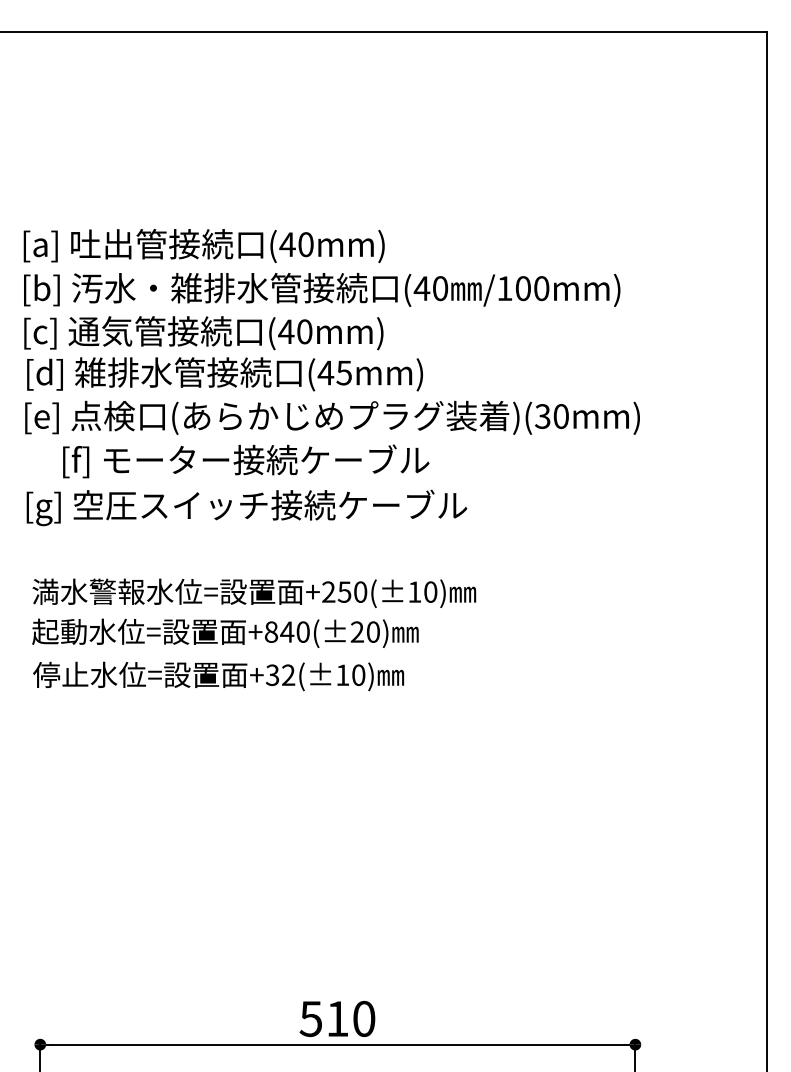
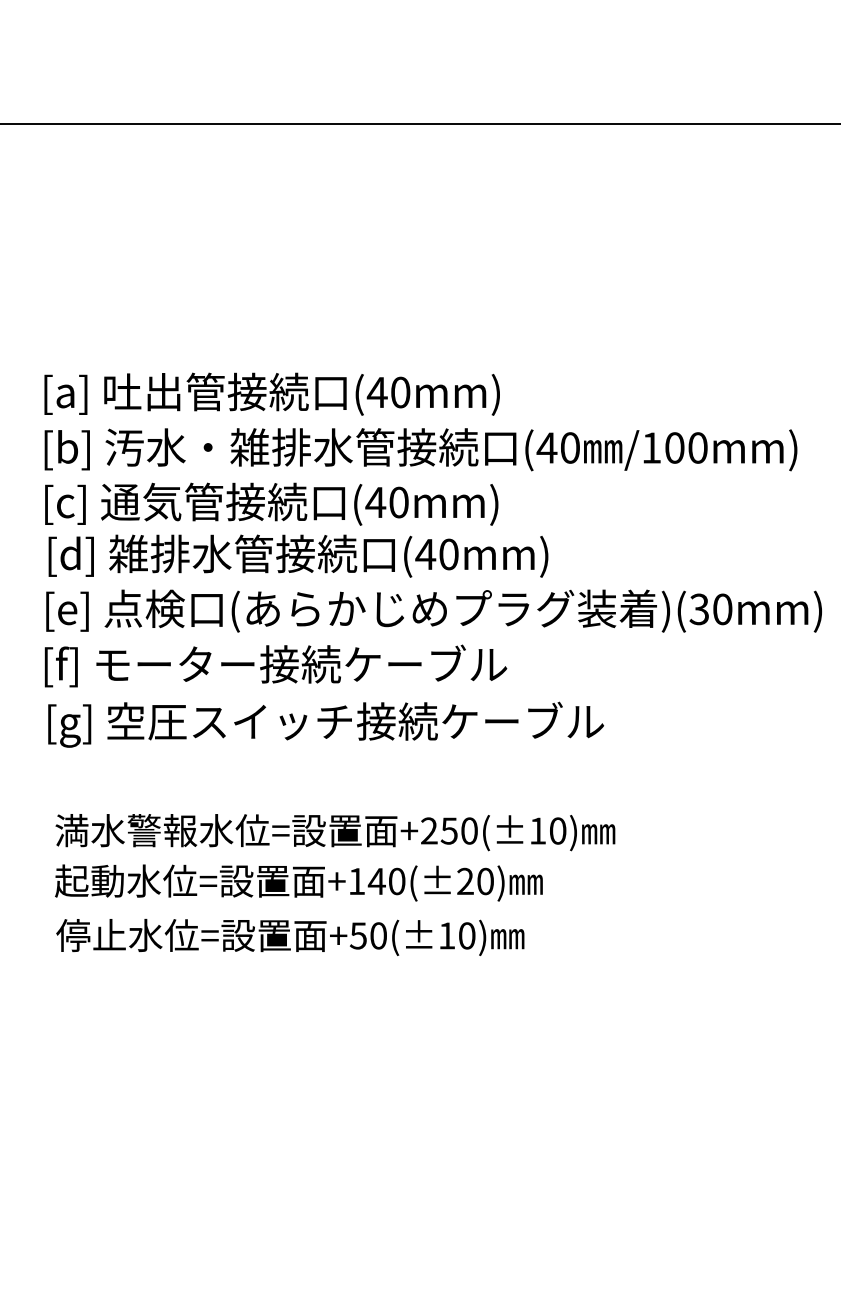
text: (343, 372) -> (447, 553), (45mm) -> (40mm)
text: (246, 461) -> (276, 666), moved
text: (271, 631) -> (357, 880), +840(±20) -> +140(±20)
text: (280, 675) -> (368, 936), +32(±10) -> +50(±10)

